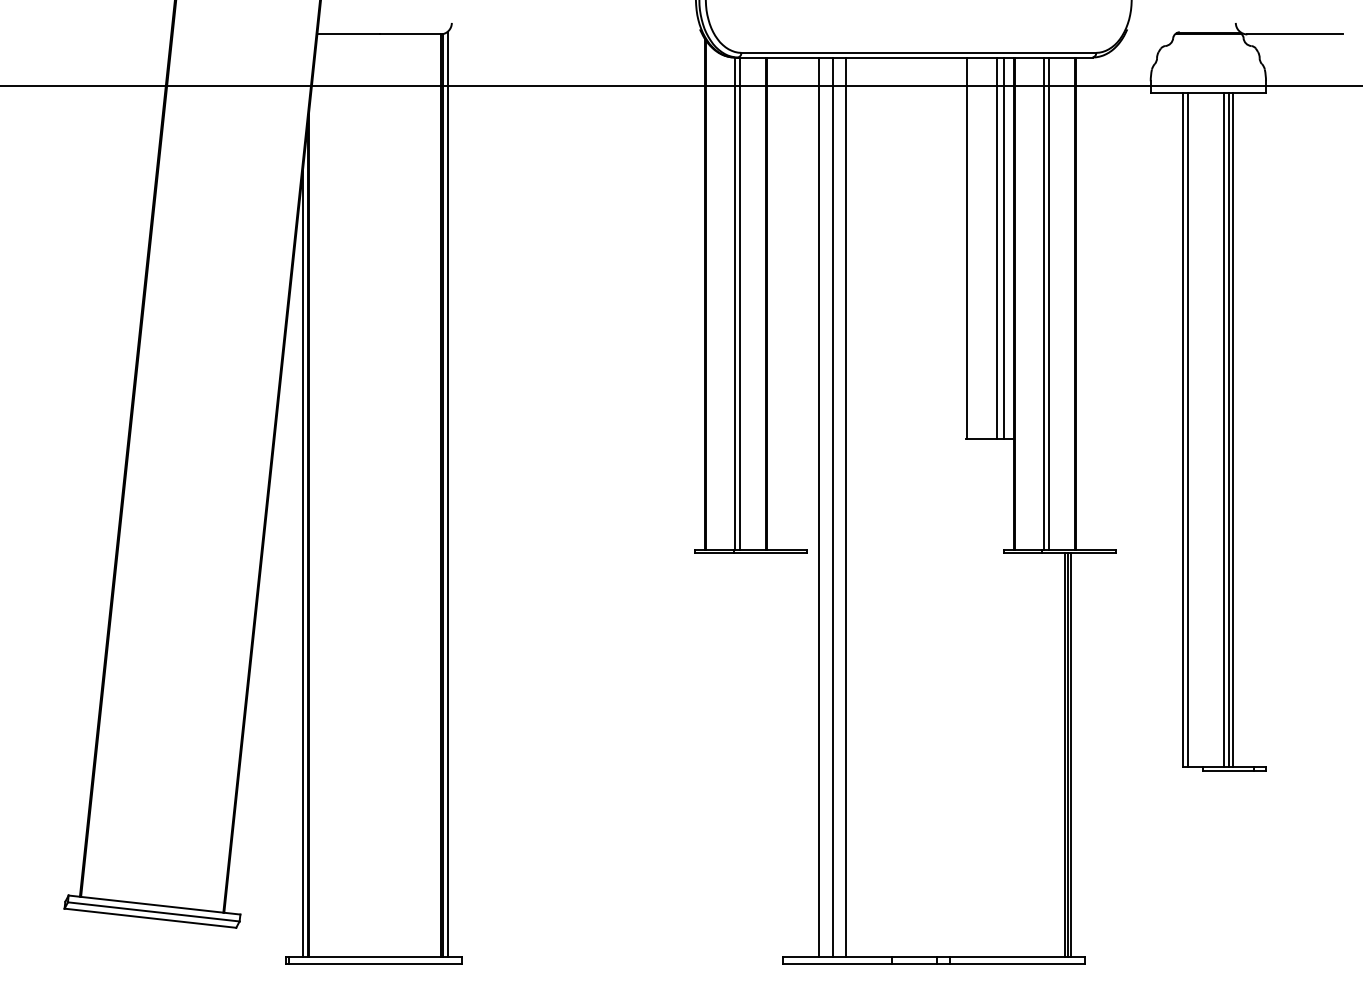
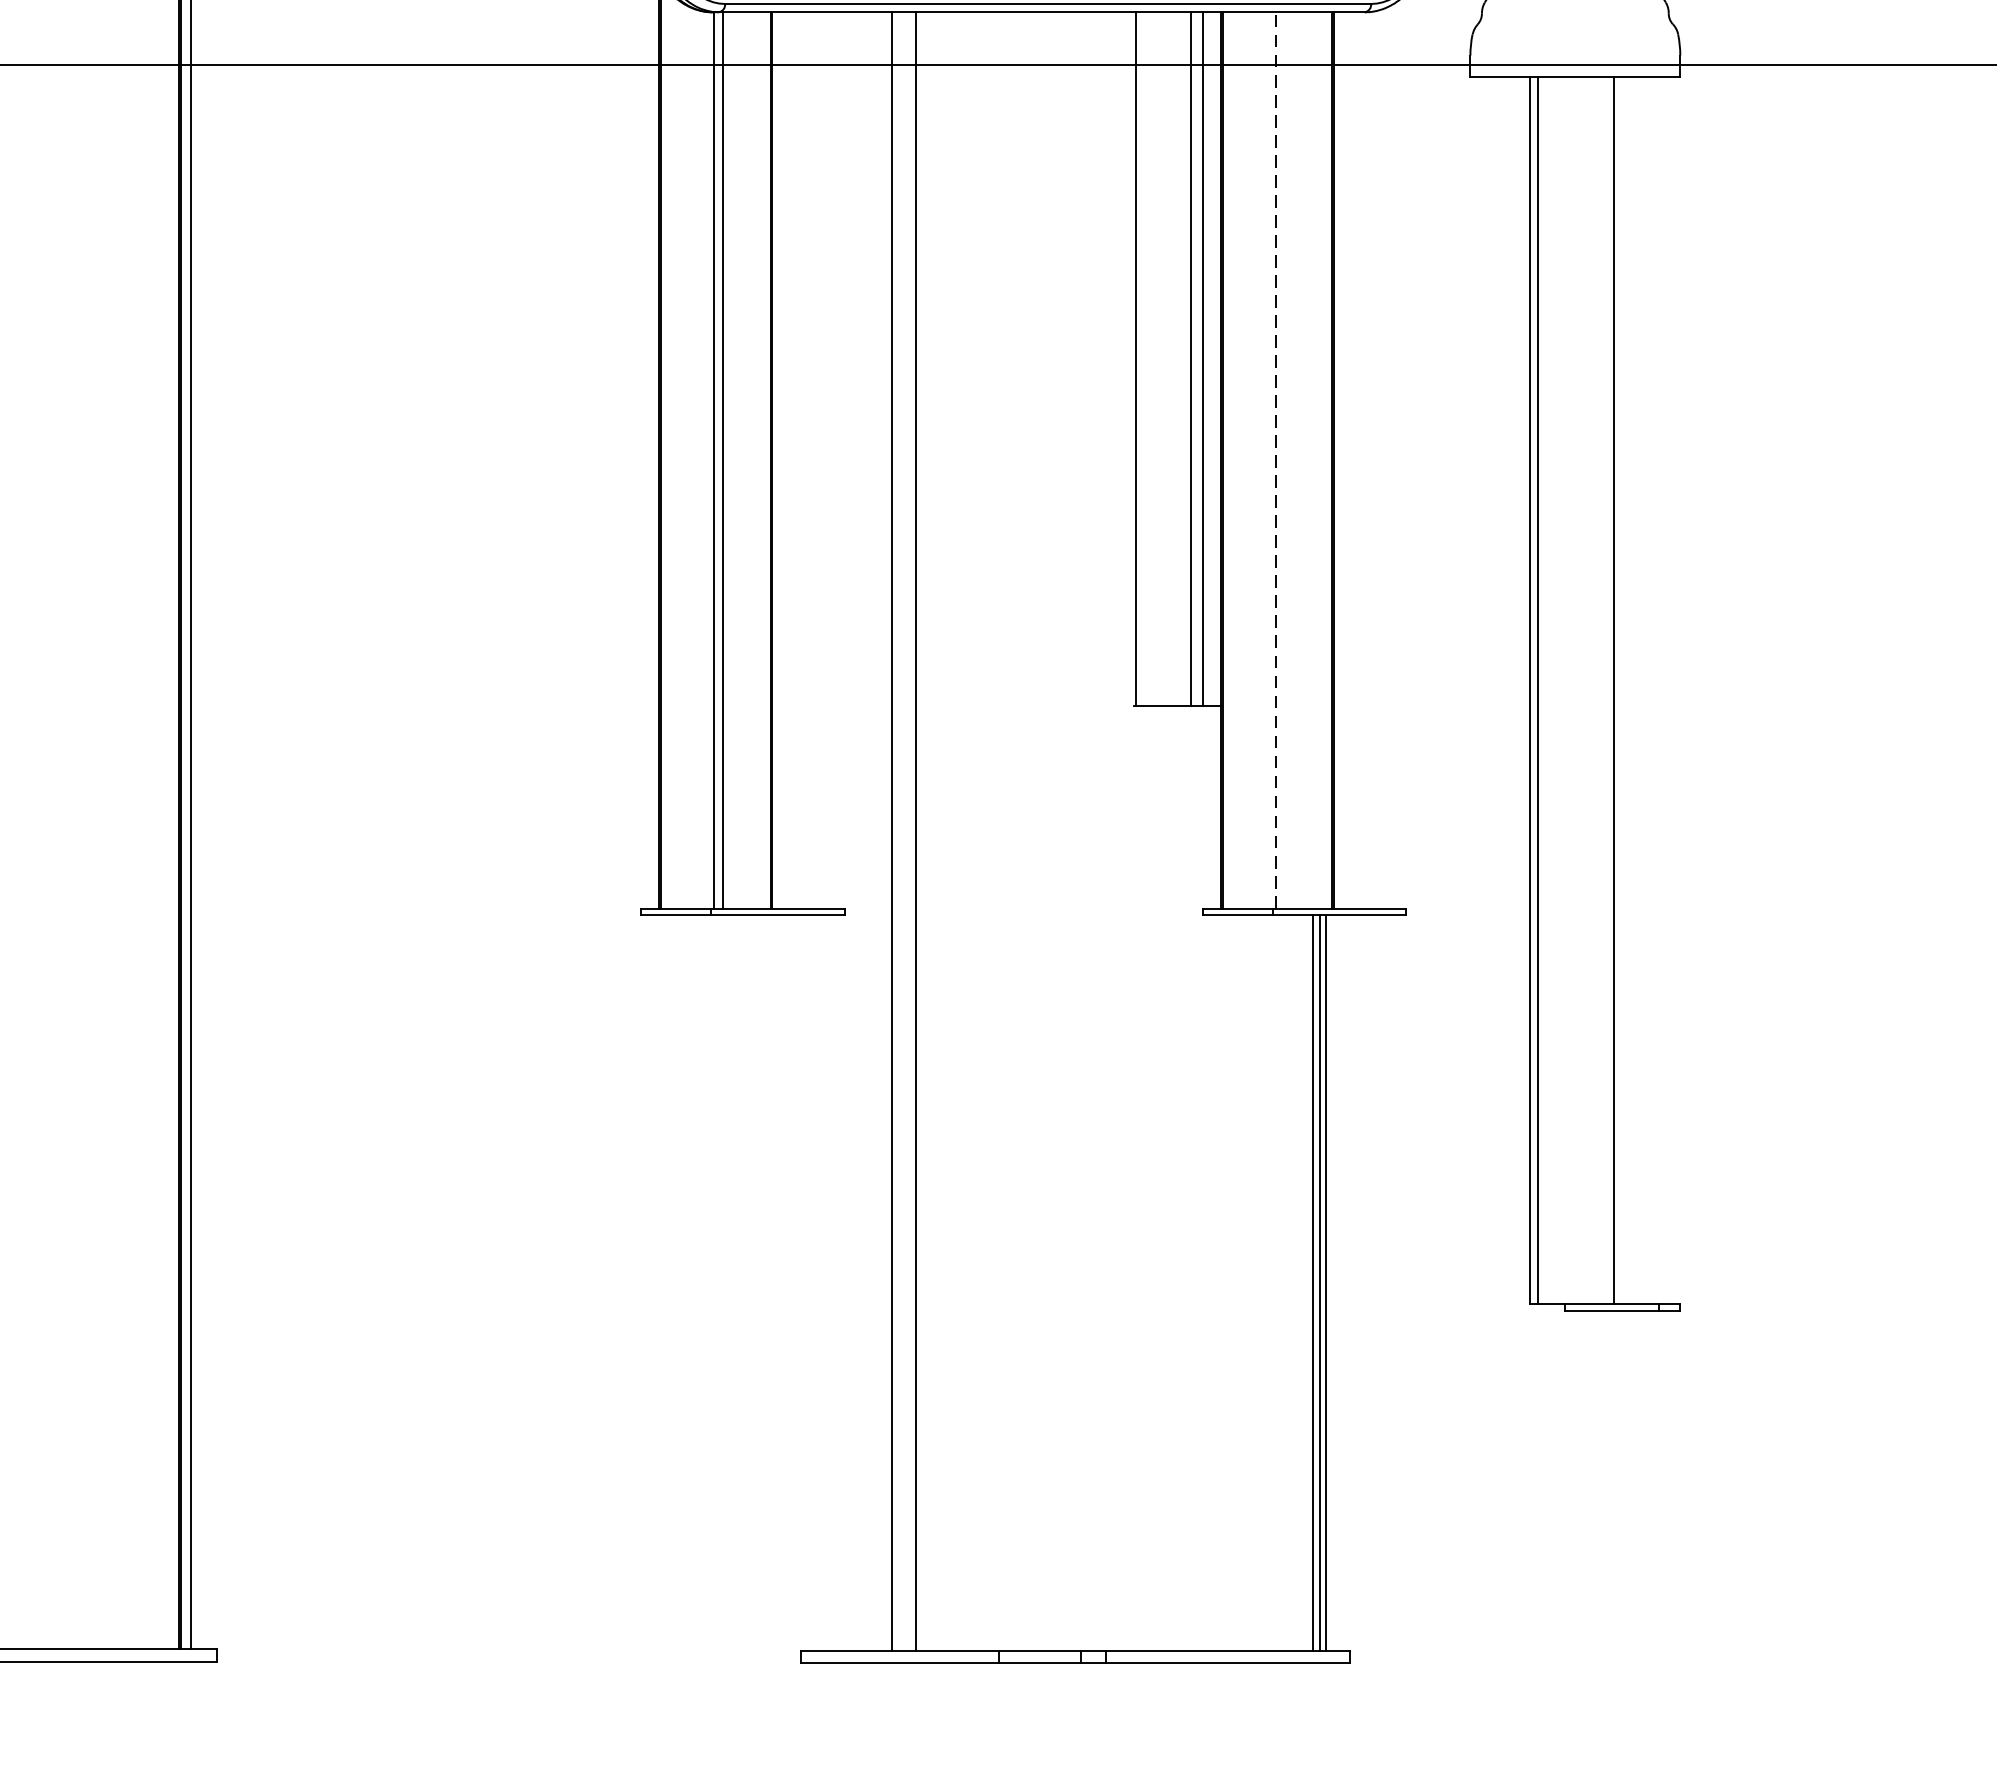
line: (1043, 303) -> (1275, 460), solid -> dashed
line: (1048, 303) -> (1284, 460), removed
line: (1224, 429) -> (1604, 689), removed
line: (1233, 429) -> (1621, 689), removed
line: (818, 507) -> (865, 831), removed

